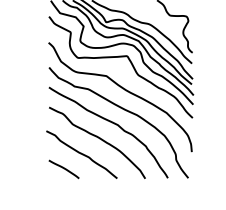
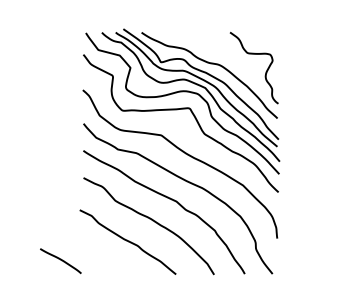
curve: (63, 168) -> (60, 260), moved

